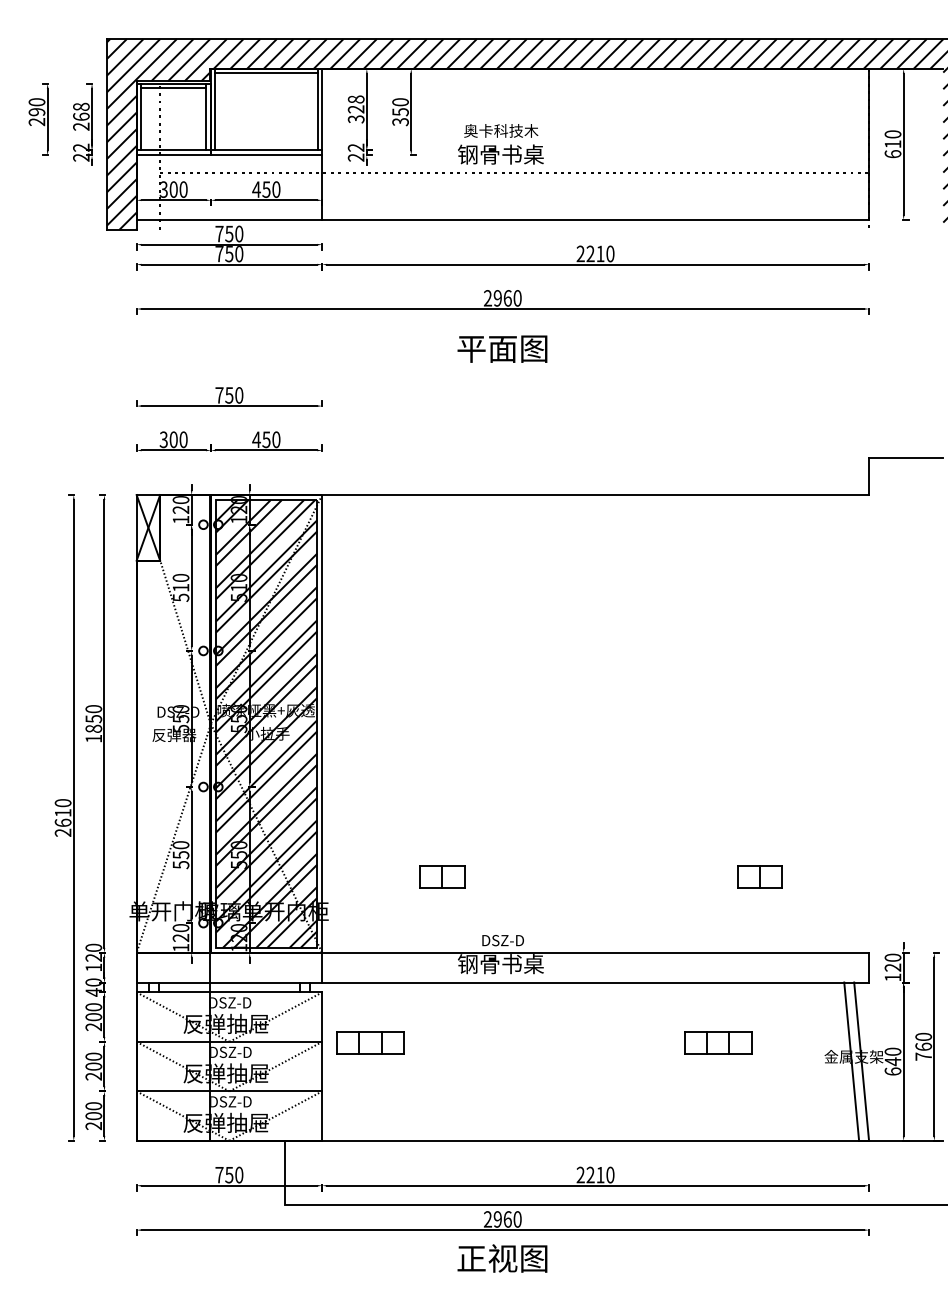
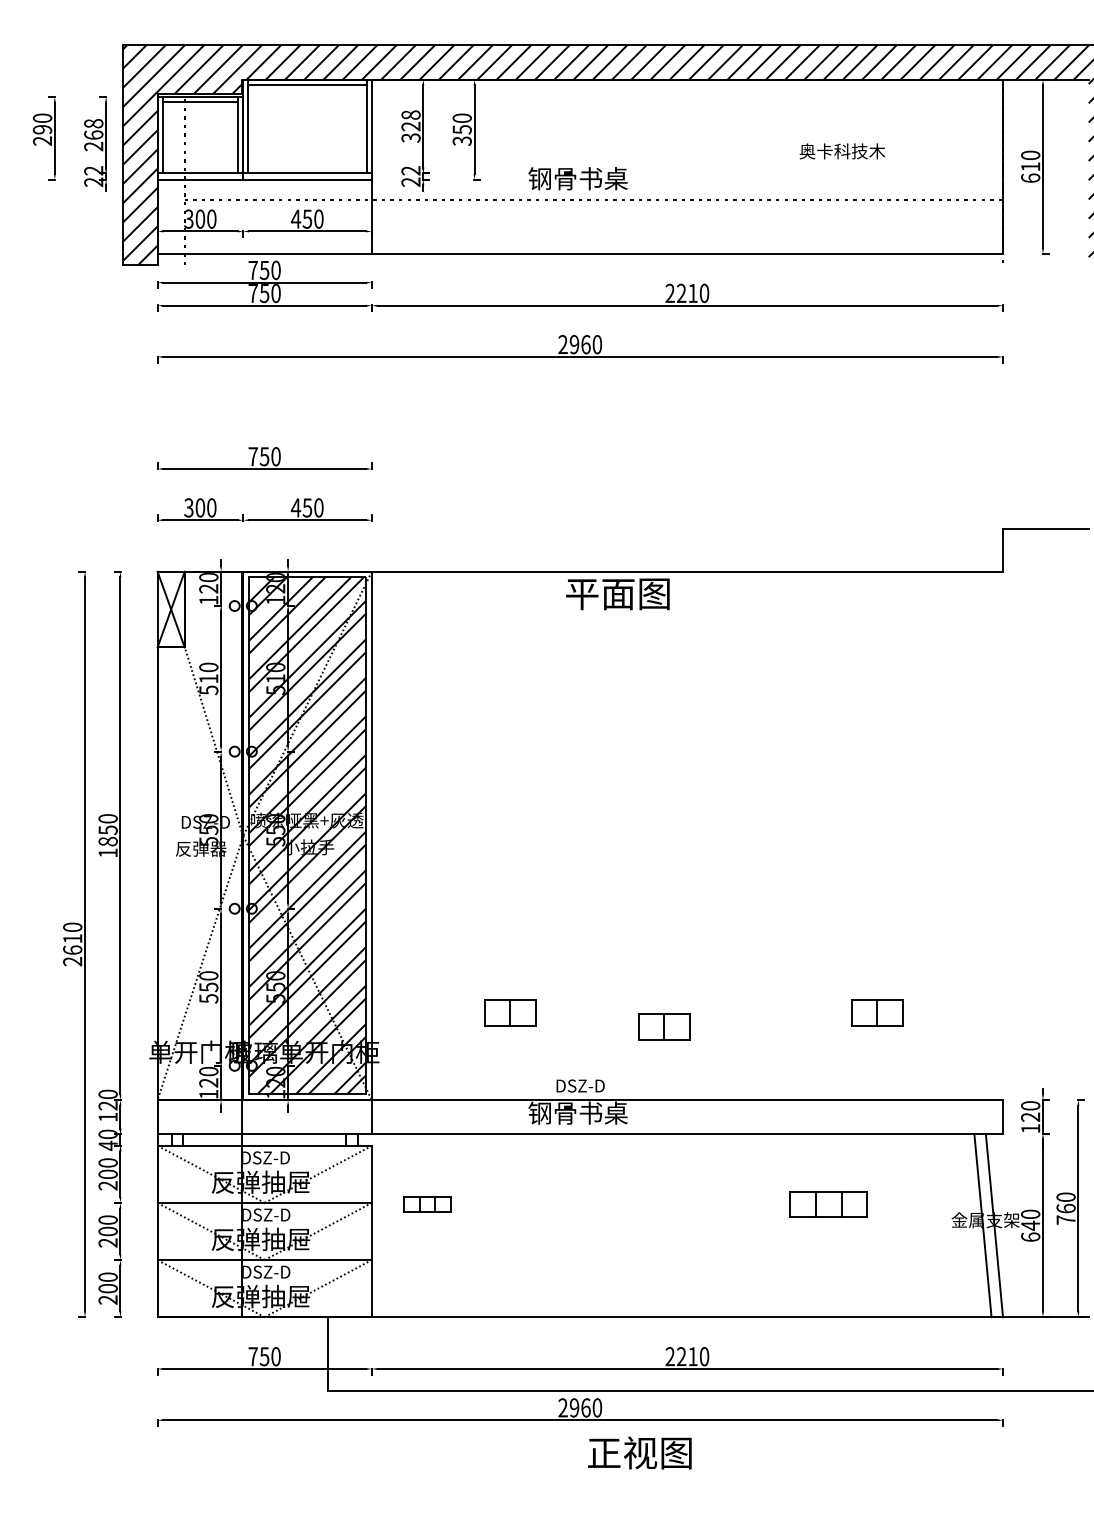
text: (501, 131) -> (842, 151), moved
text: (502, 349) -> (617, 594), moved
part: (575, 889) -> (664, 1026), added
part: (370, 1043) -> (427, 1204), size x0.6
text: (502, 1258) -> (639, 1452), moved

